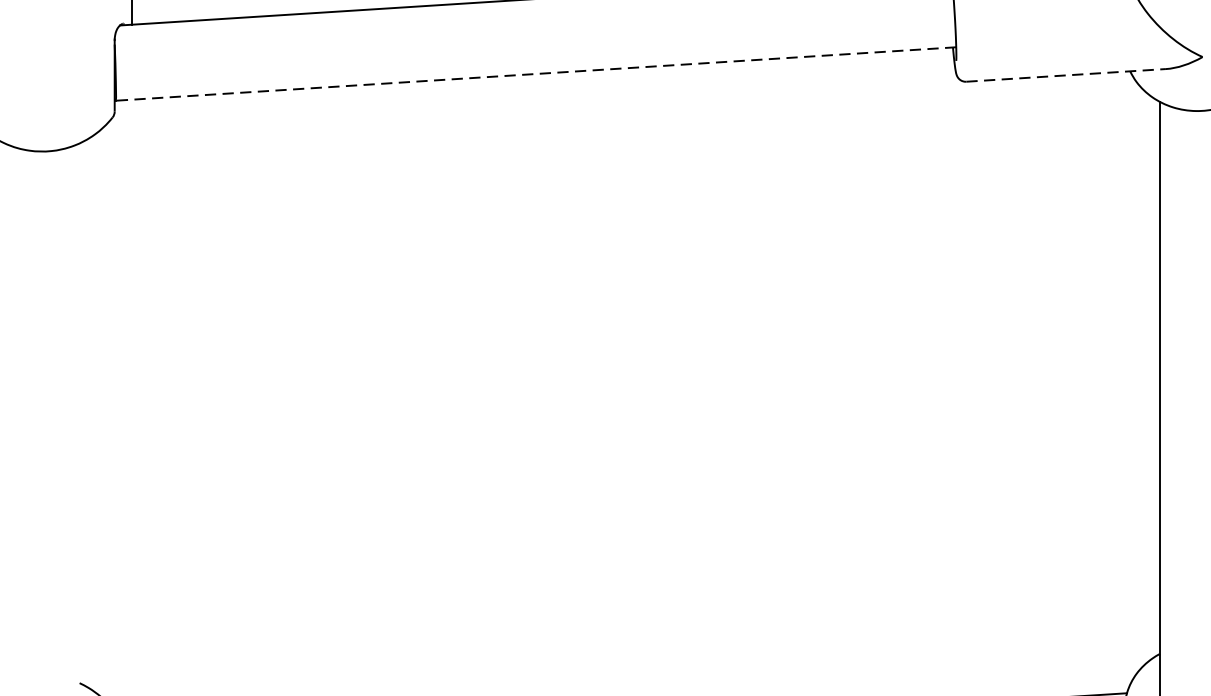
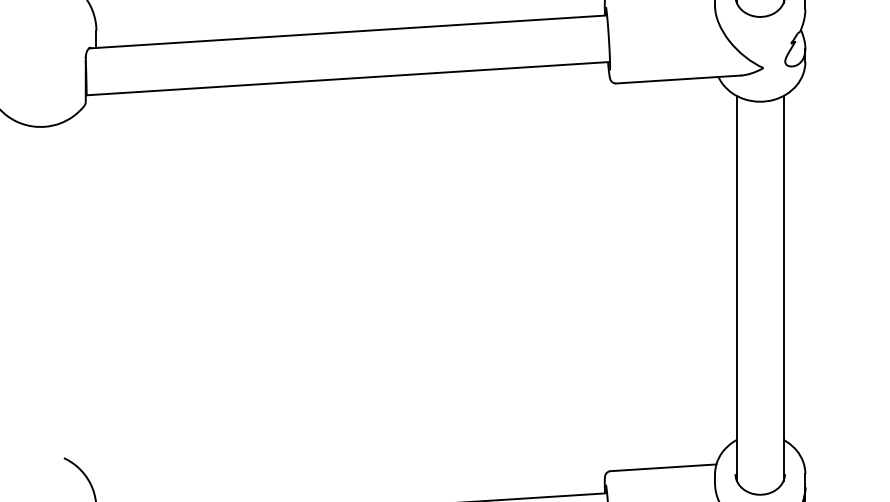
line: (534, 73) -> (347, 78), dashed -> solid
line: (1067, 75) -> (679, 79), dashed -> solid

